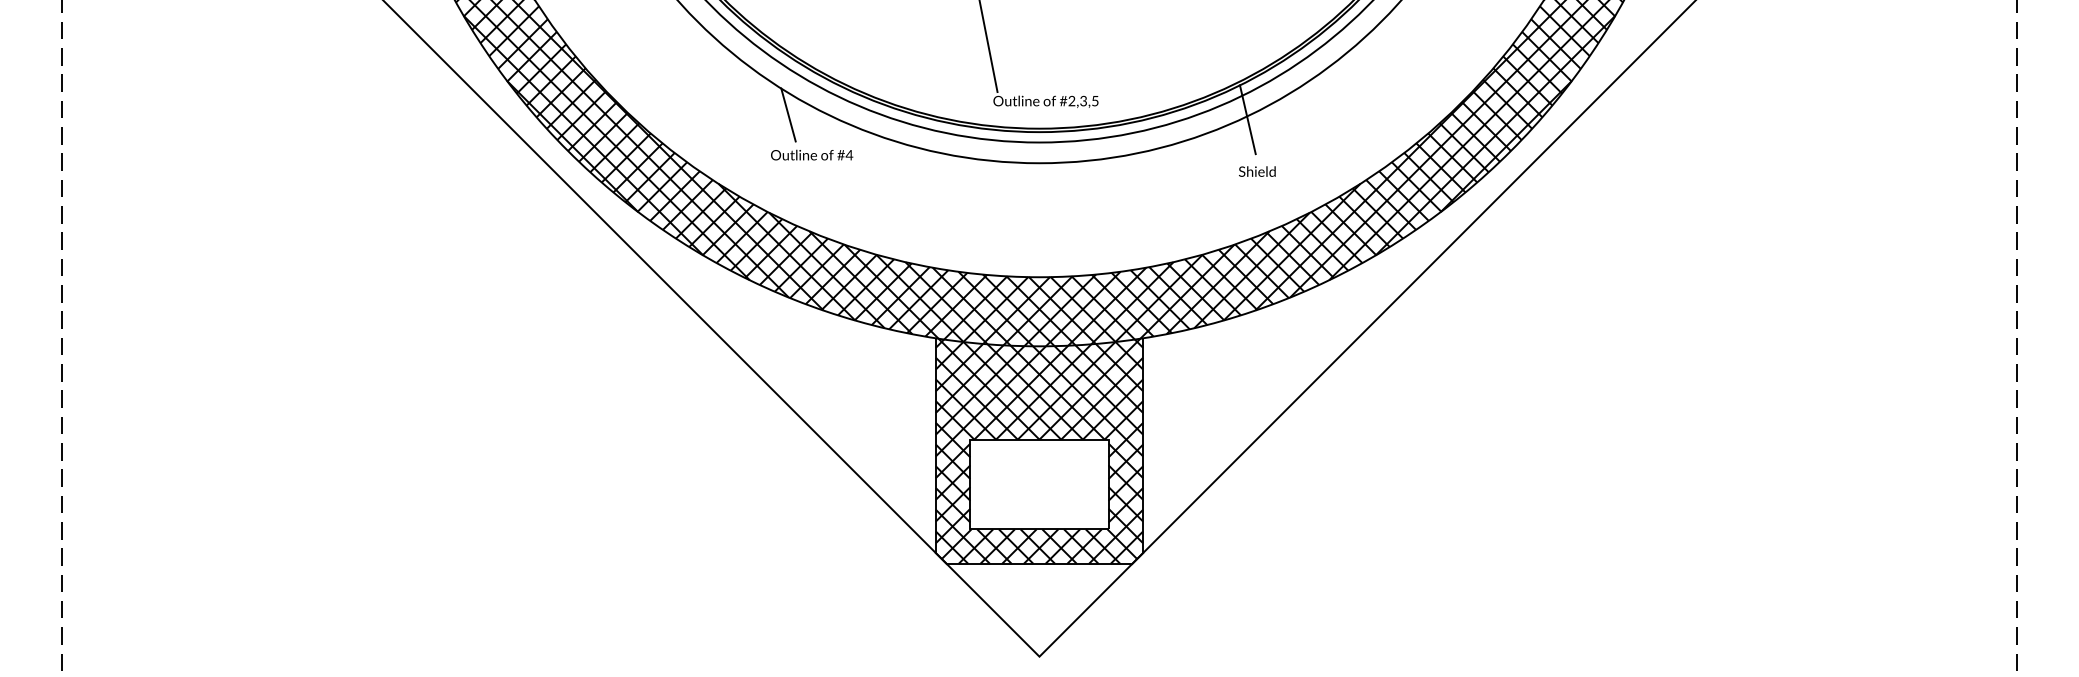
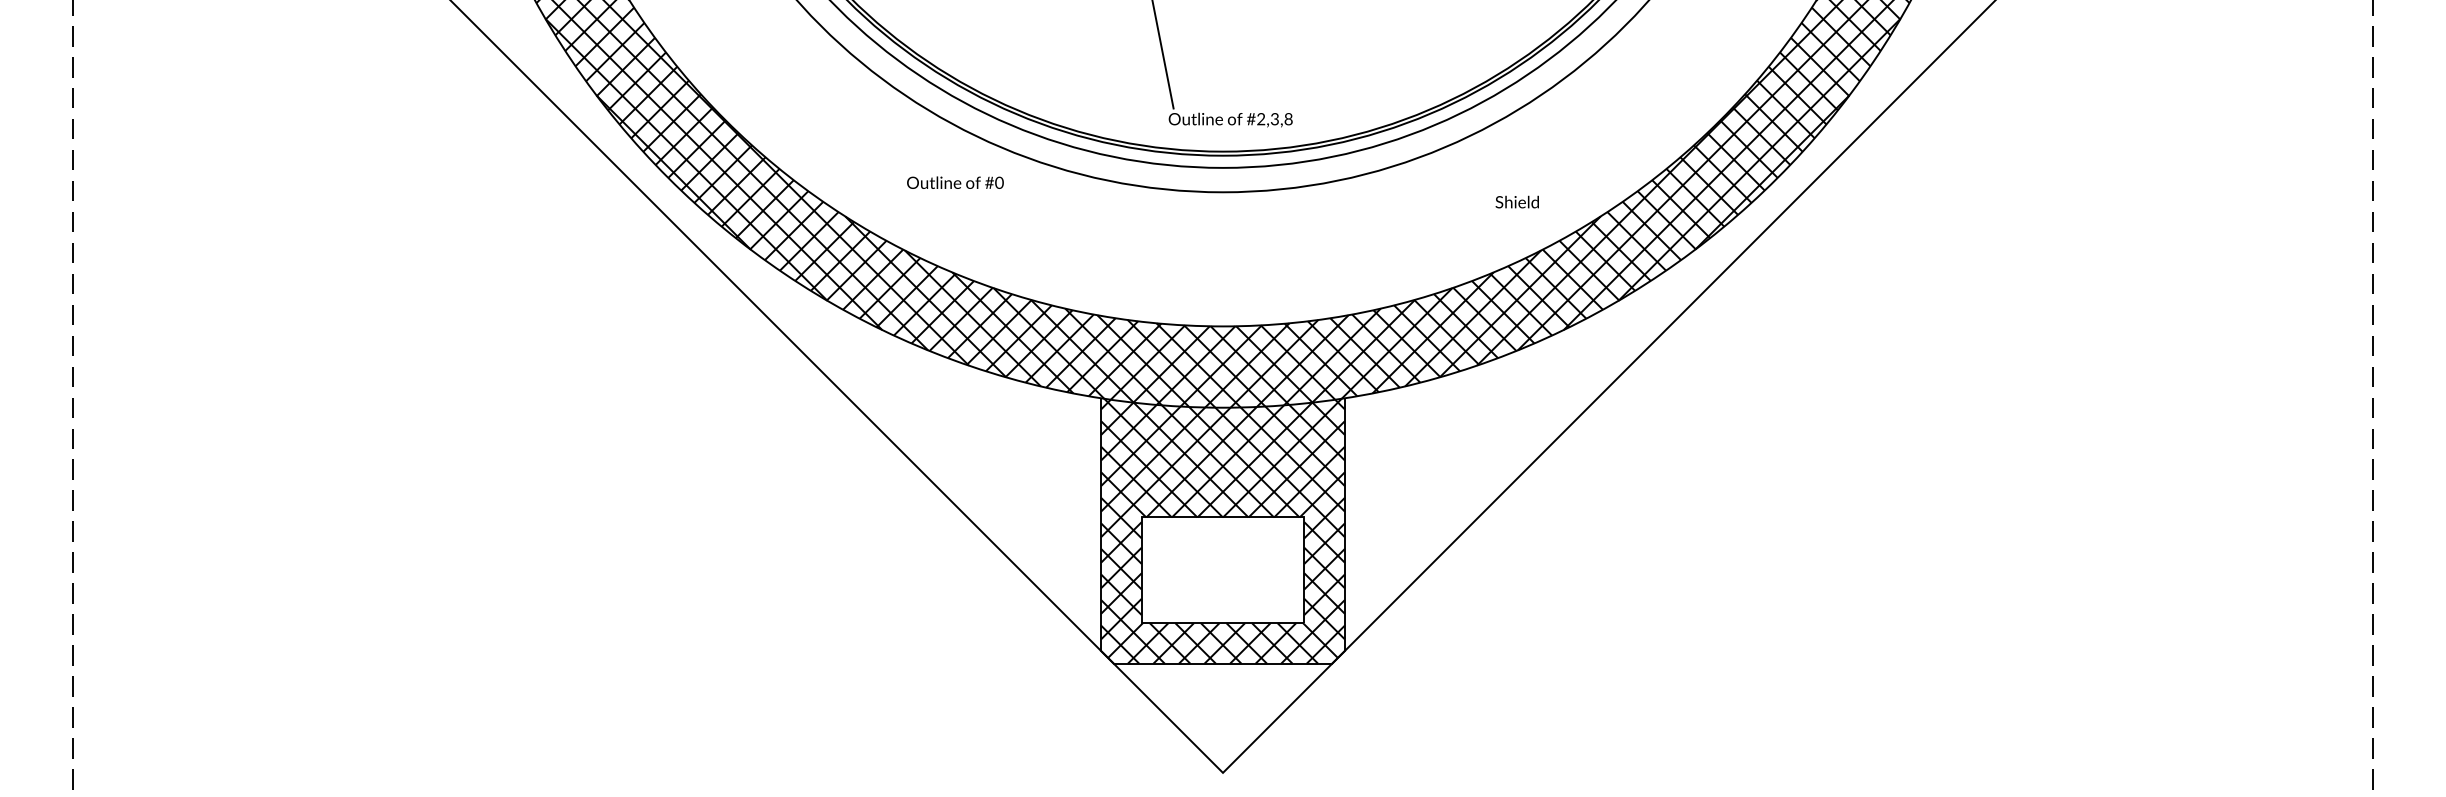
text: (1095, 101) -> (1288, 119), #2,3,5 -> #2,3,8
line: (788, 114) -> (927, 135), removed
line: (1247, 119) -> (1467, 140), removed
text: (848, 154) -> (998, 182), #4 -> #0
text: (1256, 171) -> (1516, 201), moved

